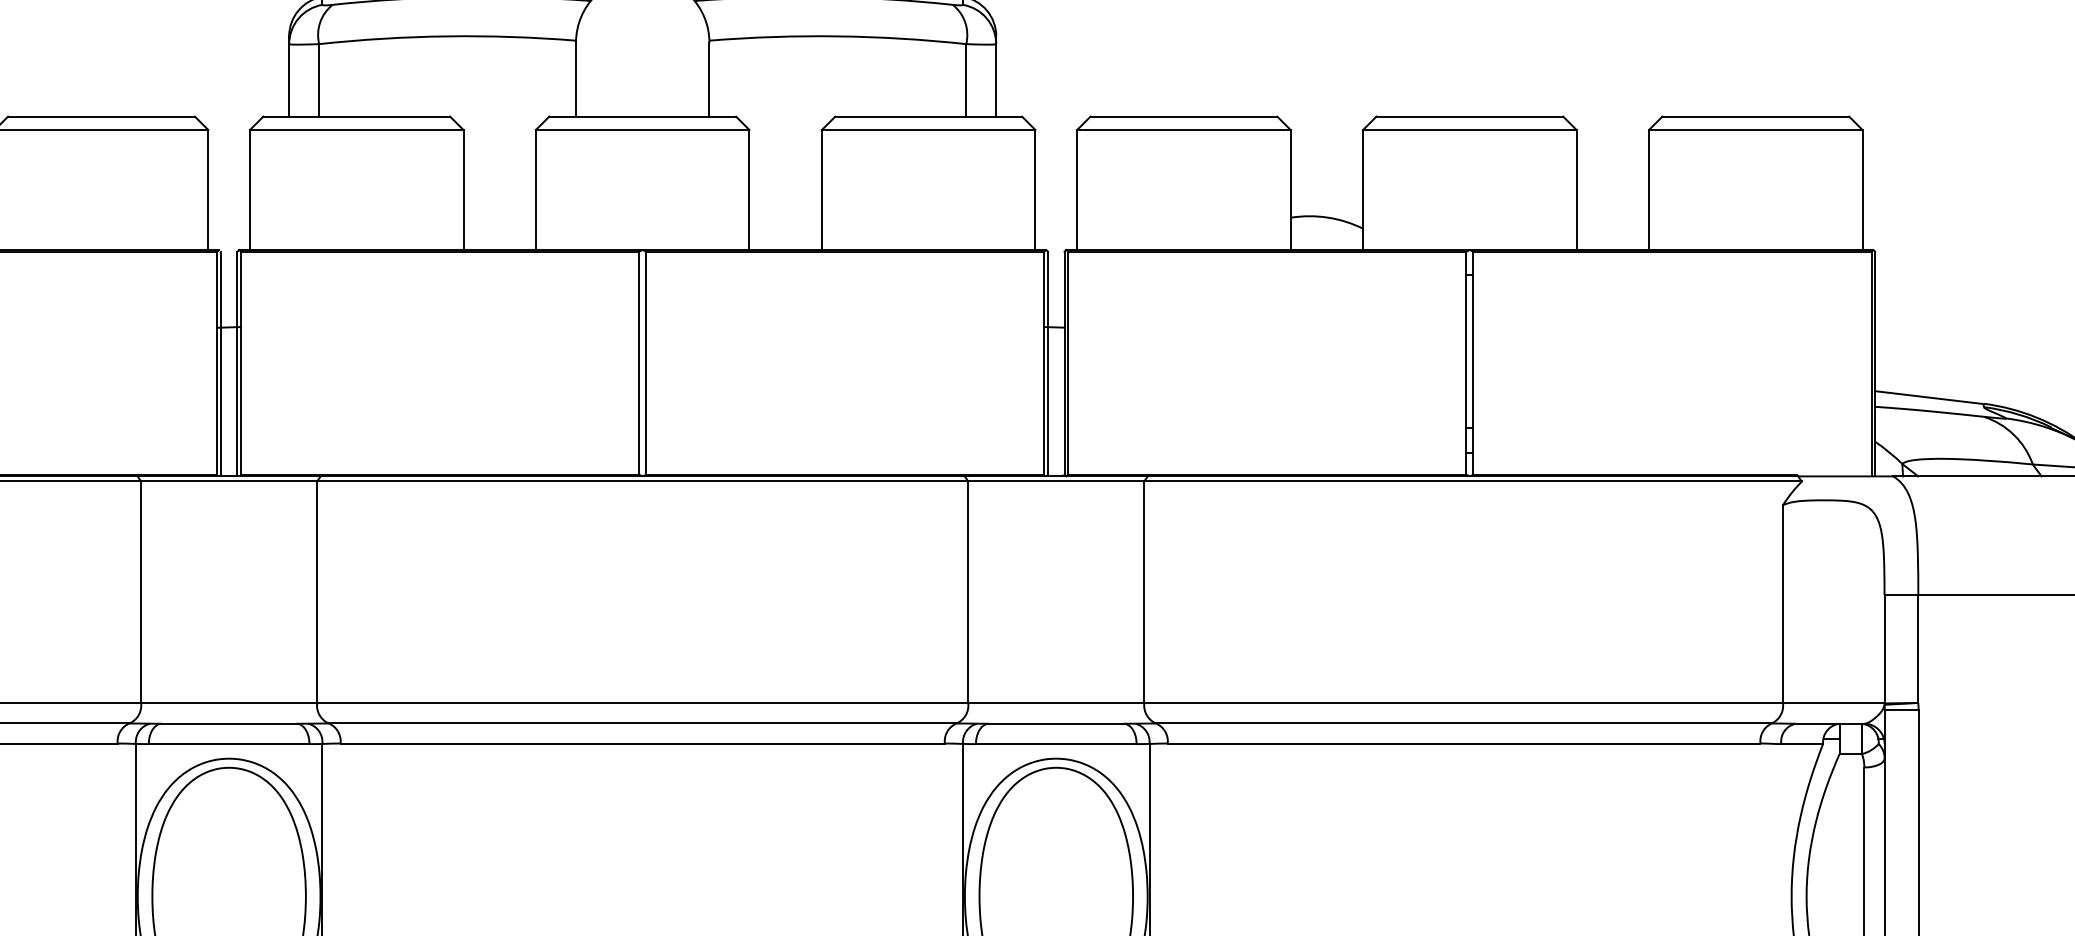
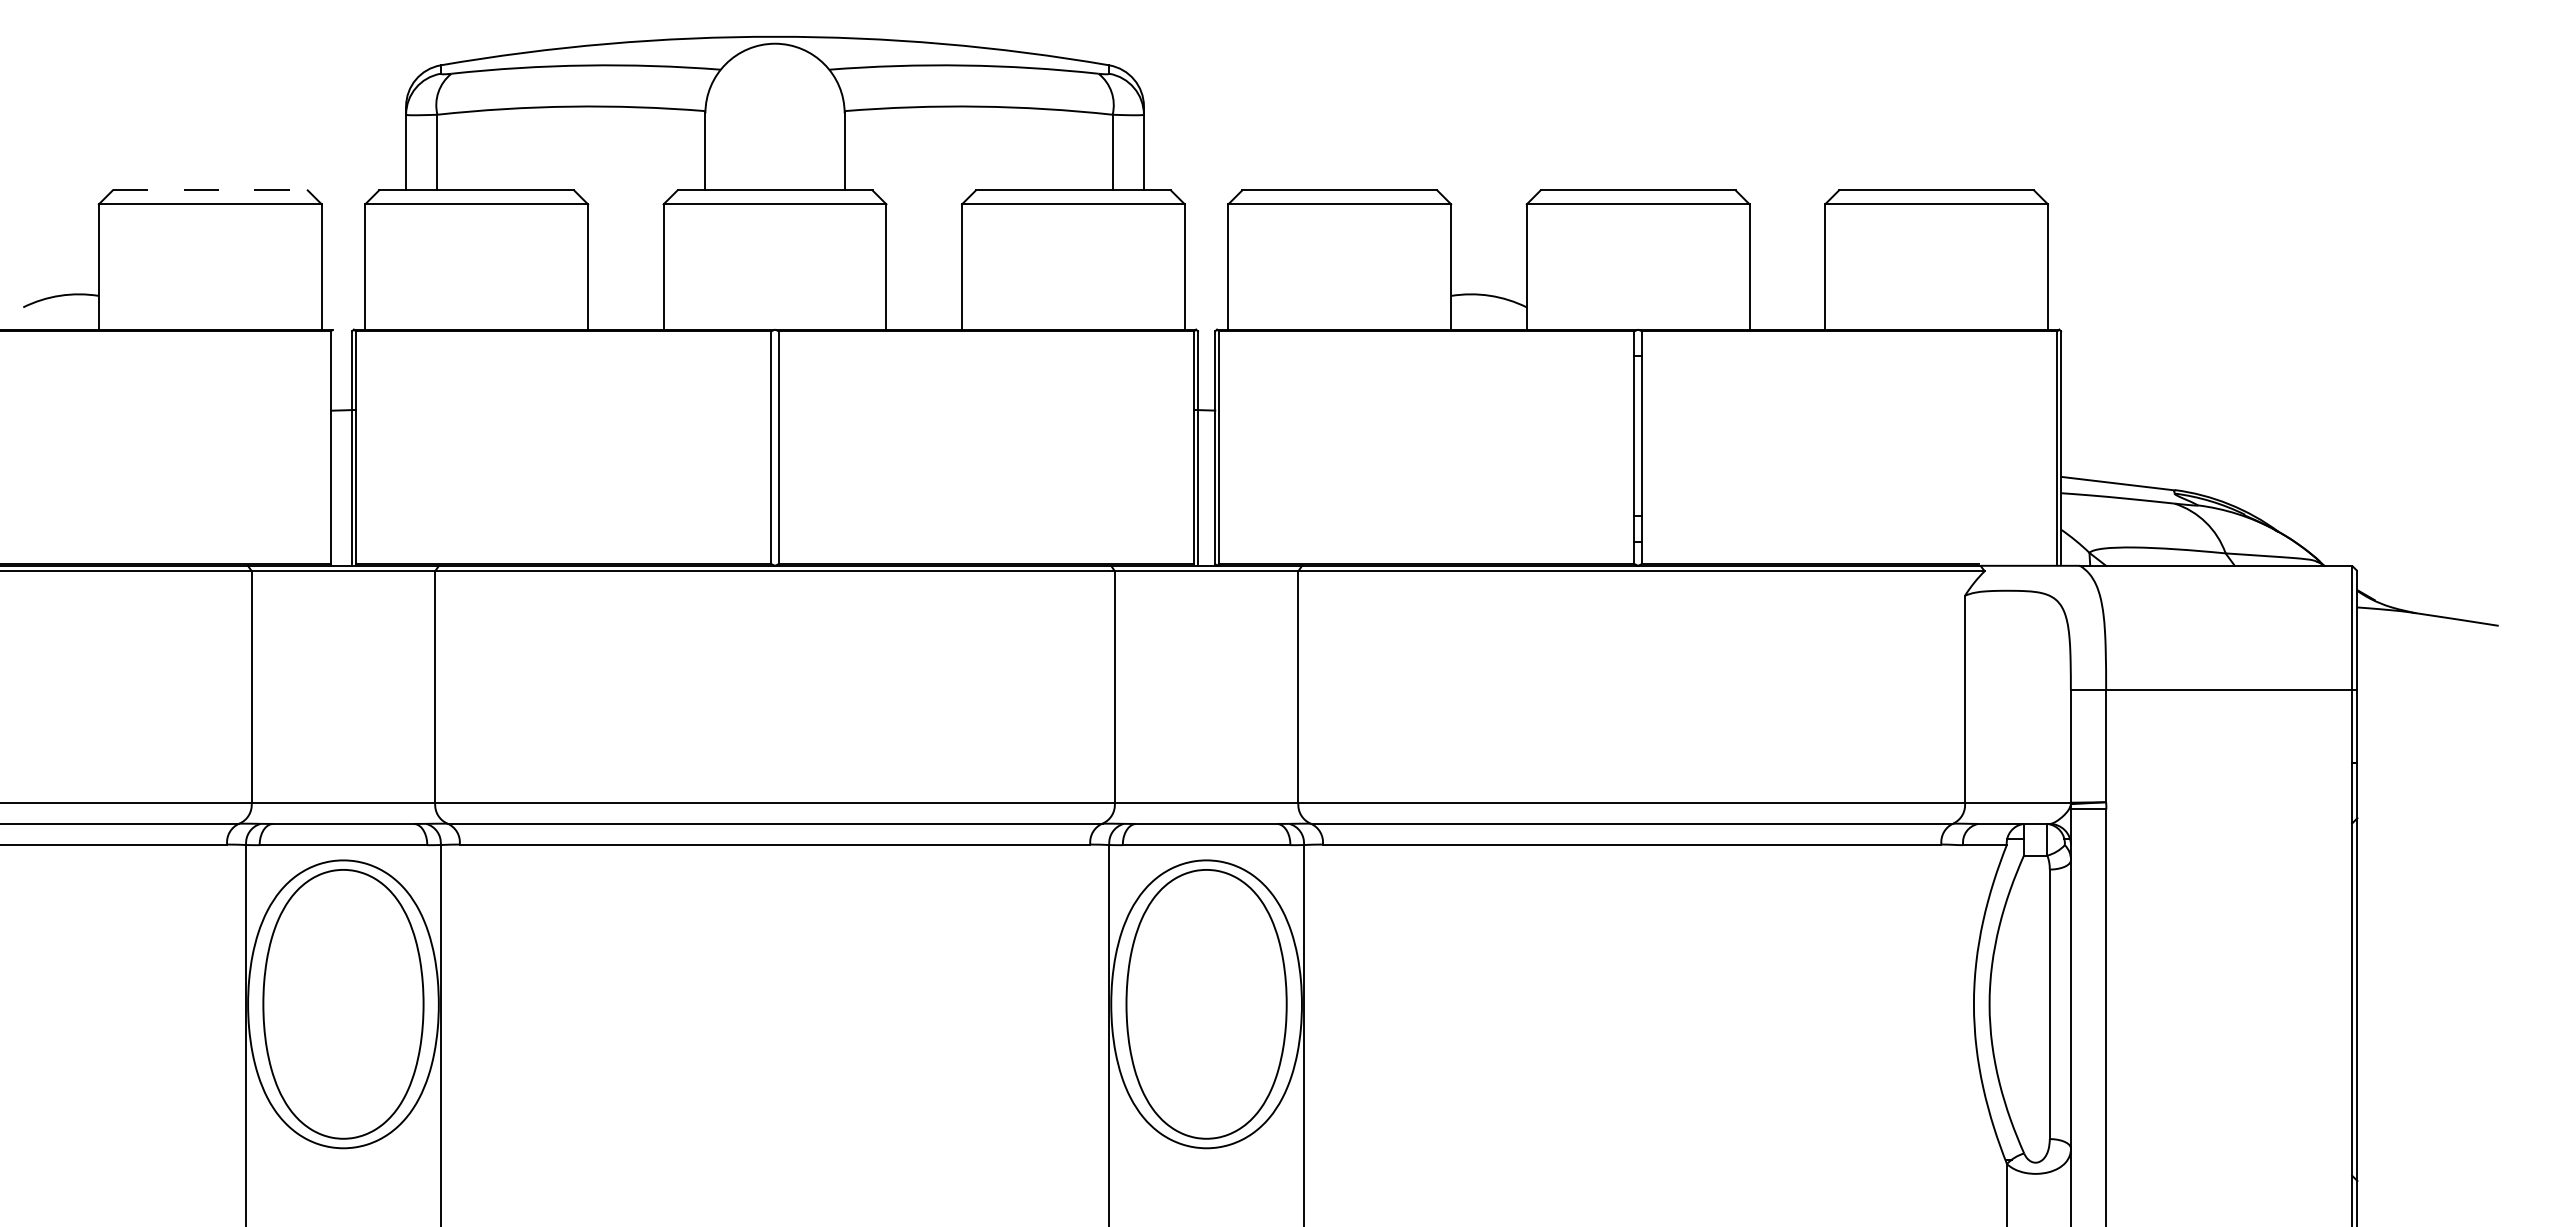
line: (101, 116) -> (210, 190), solid -> dashed
line: (220, 363) -> (334, 447), removed

